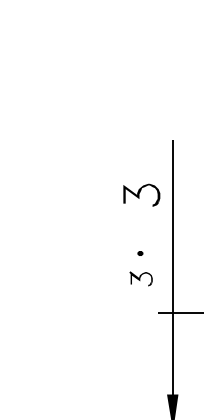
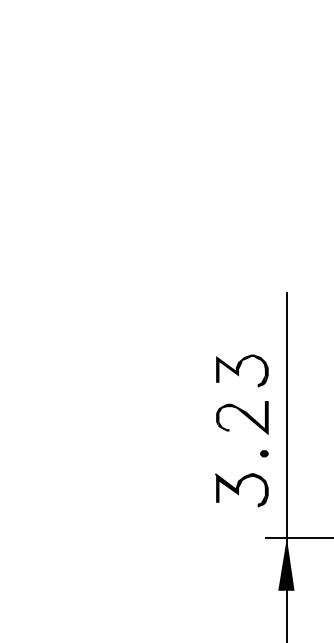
part: (141, 228) -> (242, 417), added
part: (140, 253) -> (264, 453), moved
part: (141, 279) -> (241, 490), size x1.67
fill: (172, 331) -> (286, 564), added

